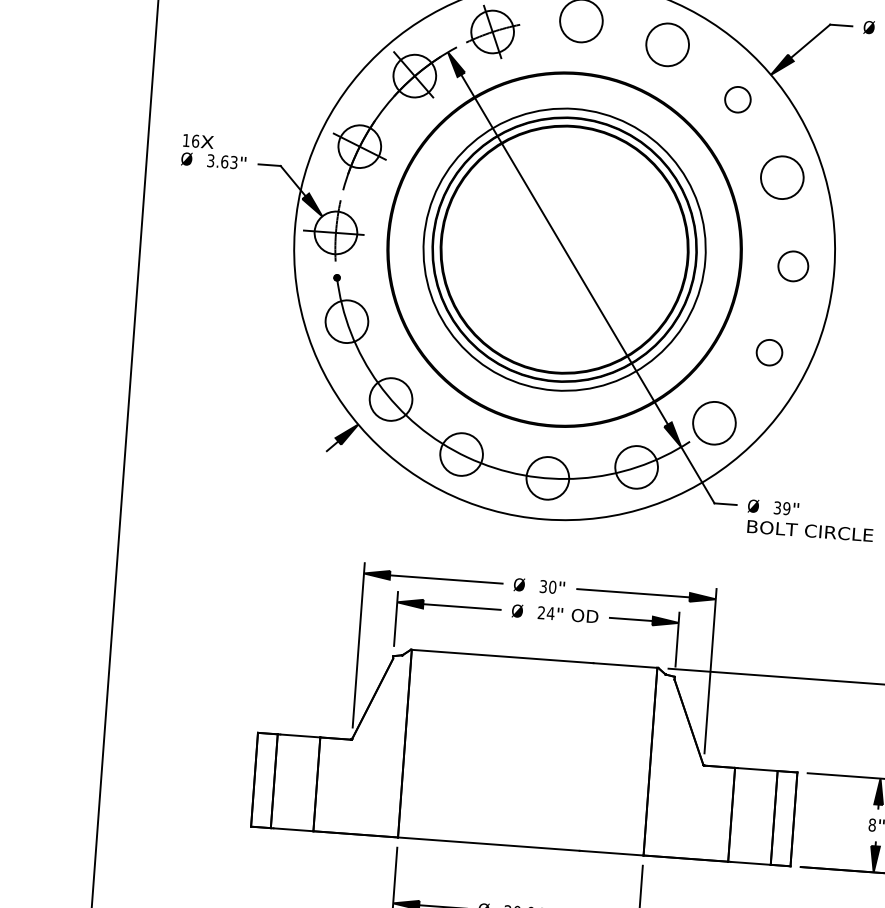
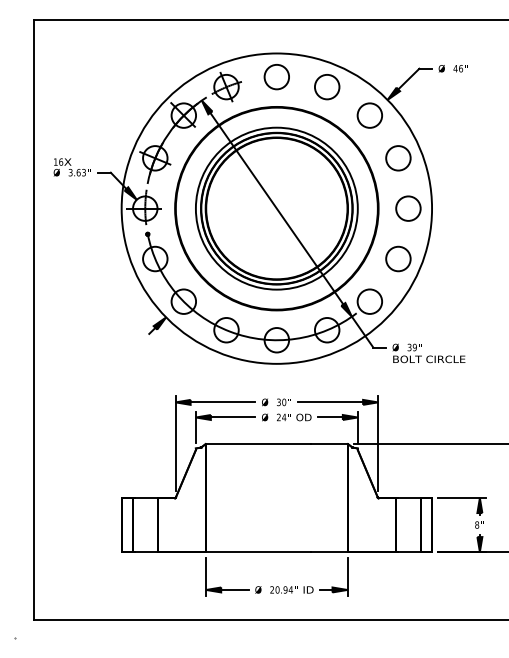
circle: (737, 99) -> (369, 115), size x1.67
circle: (793, 266) -> (408, 208), size x1.43
circle: (769, 351) -> (398, 258), size x1.67

